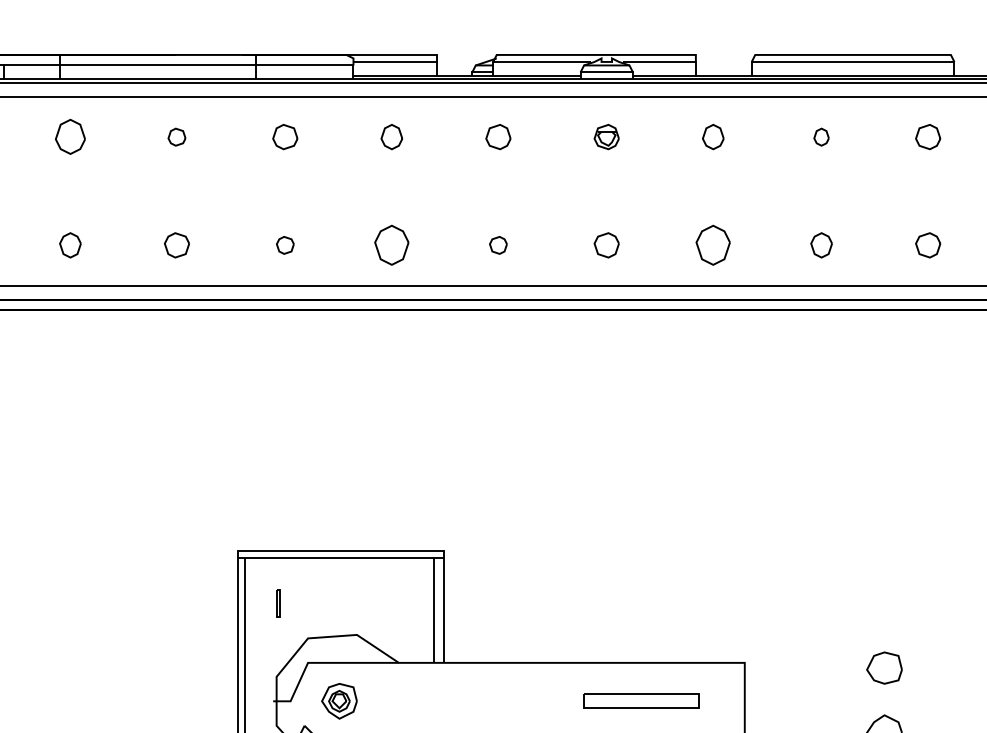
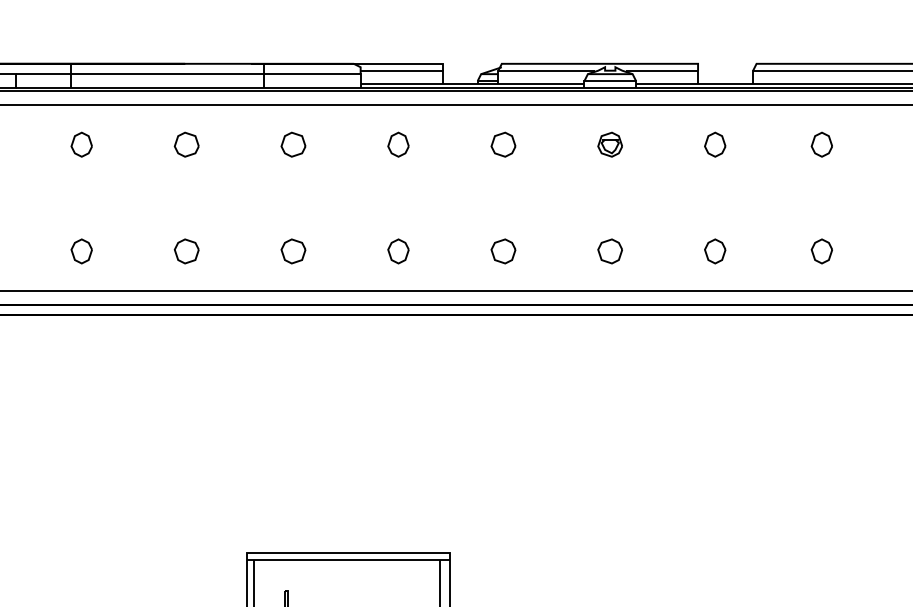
part: (70, 137) -> (81, 145), size x0.71
part: (176, 137) -> (186, 145), size x1.43
part: (821, 137) -> (821, 145), size x1.43
part: (285, 245) -> (293, 251), size x1.43
part: (391, 245) -> (398, 251), size x0.62
part: (498, 245) -> (503, 251), size x1.43
part: (713, 245) -> (715, 251), size x0.62

